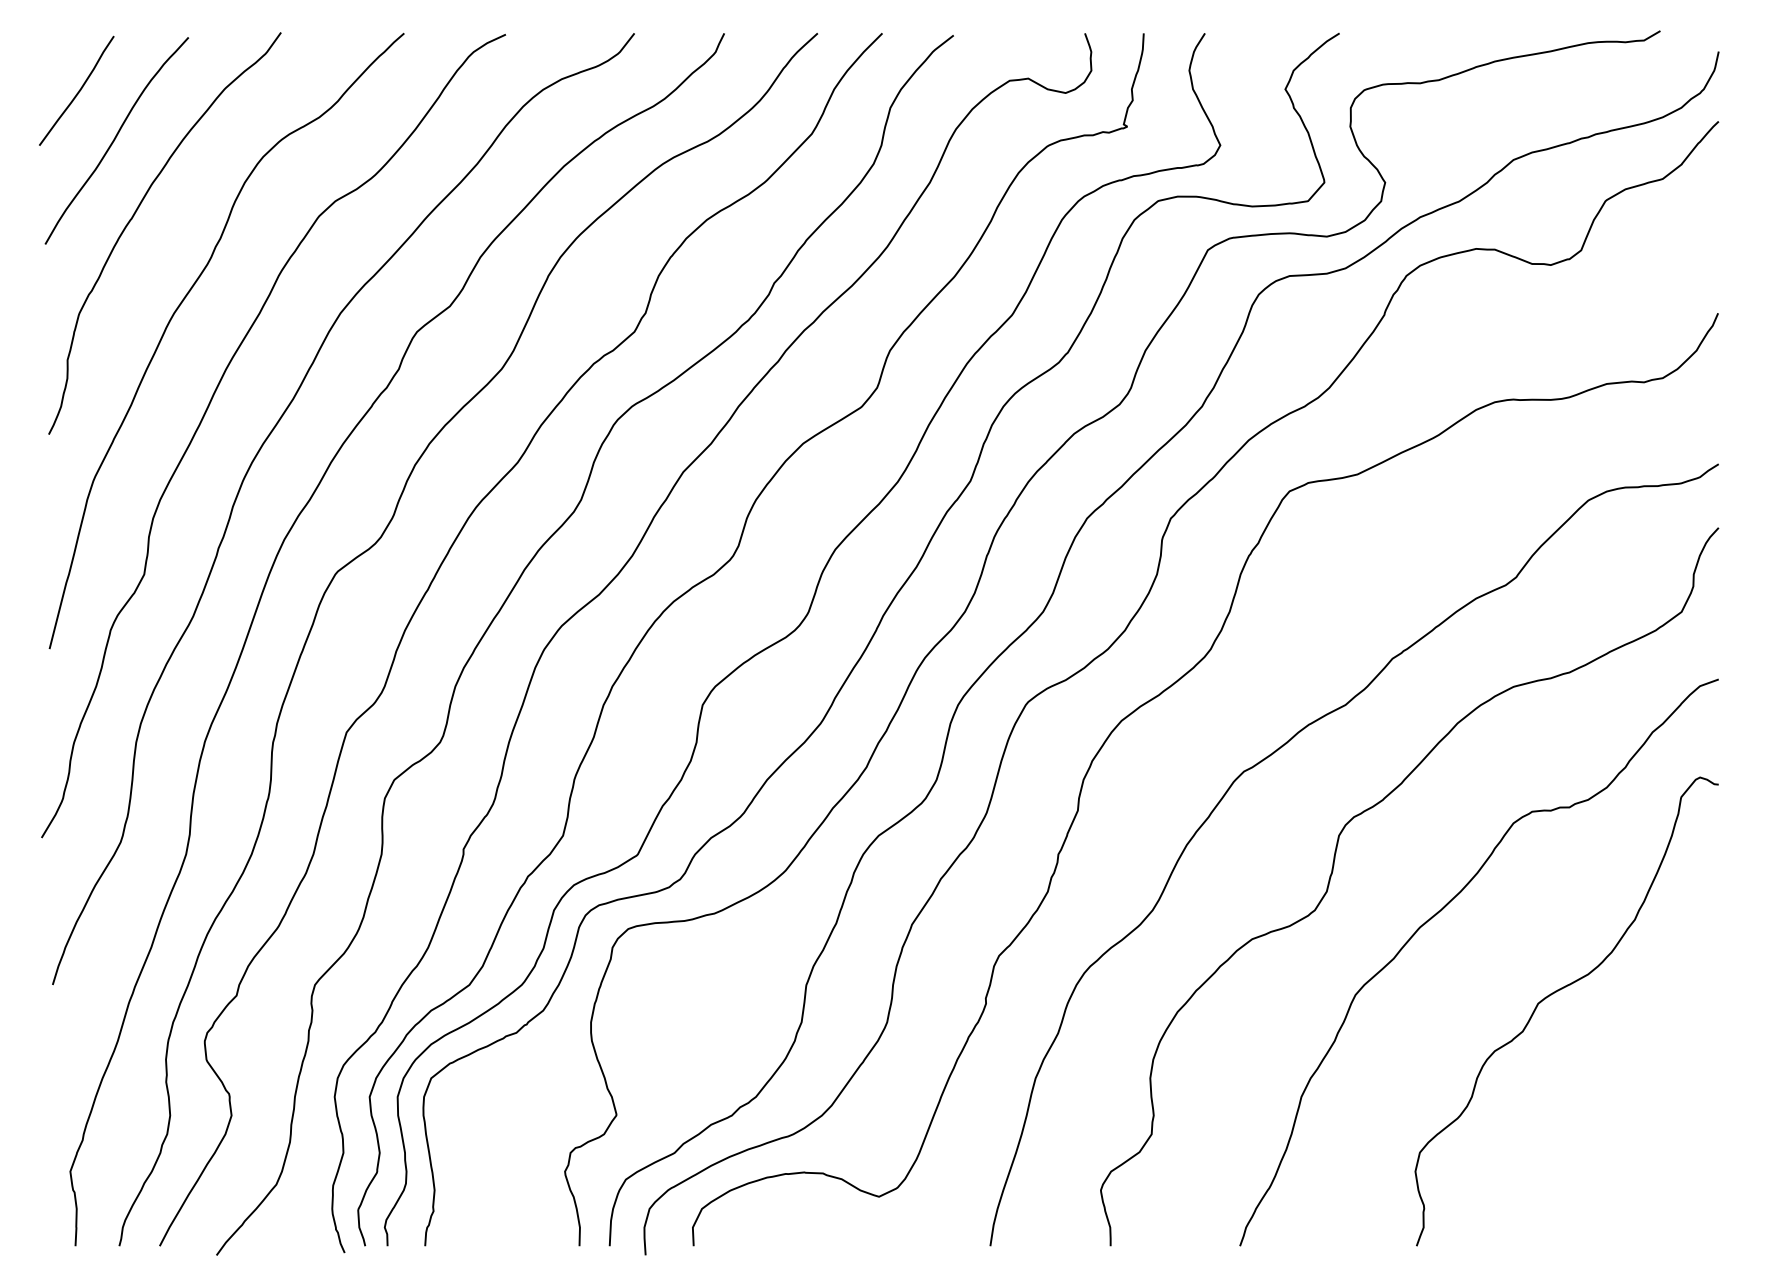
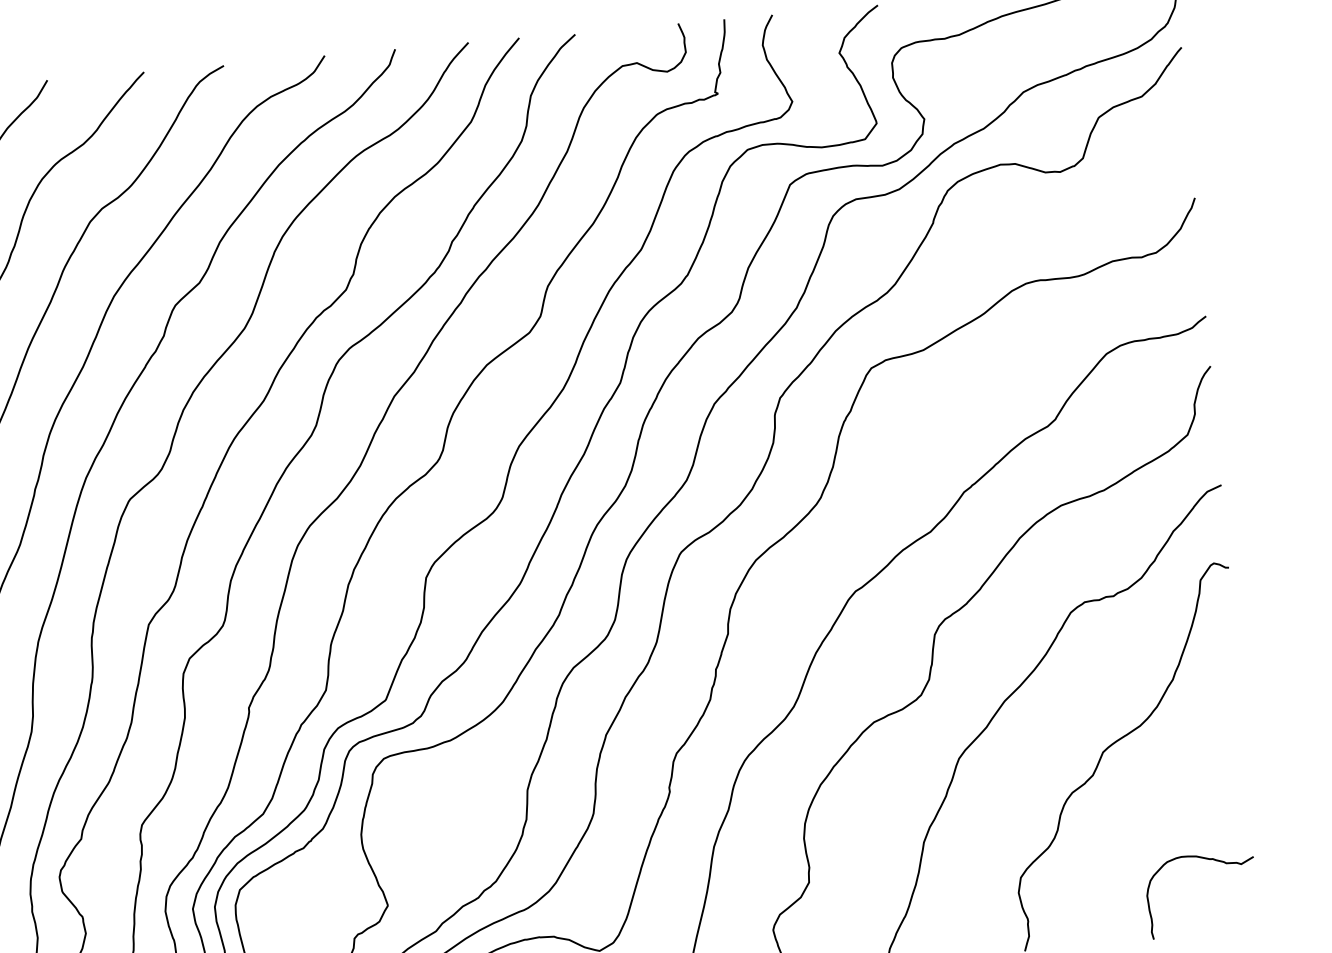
curve: (1658, 1151) -> (1207, 859), added

